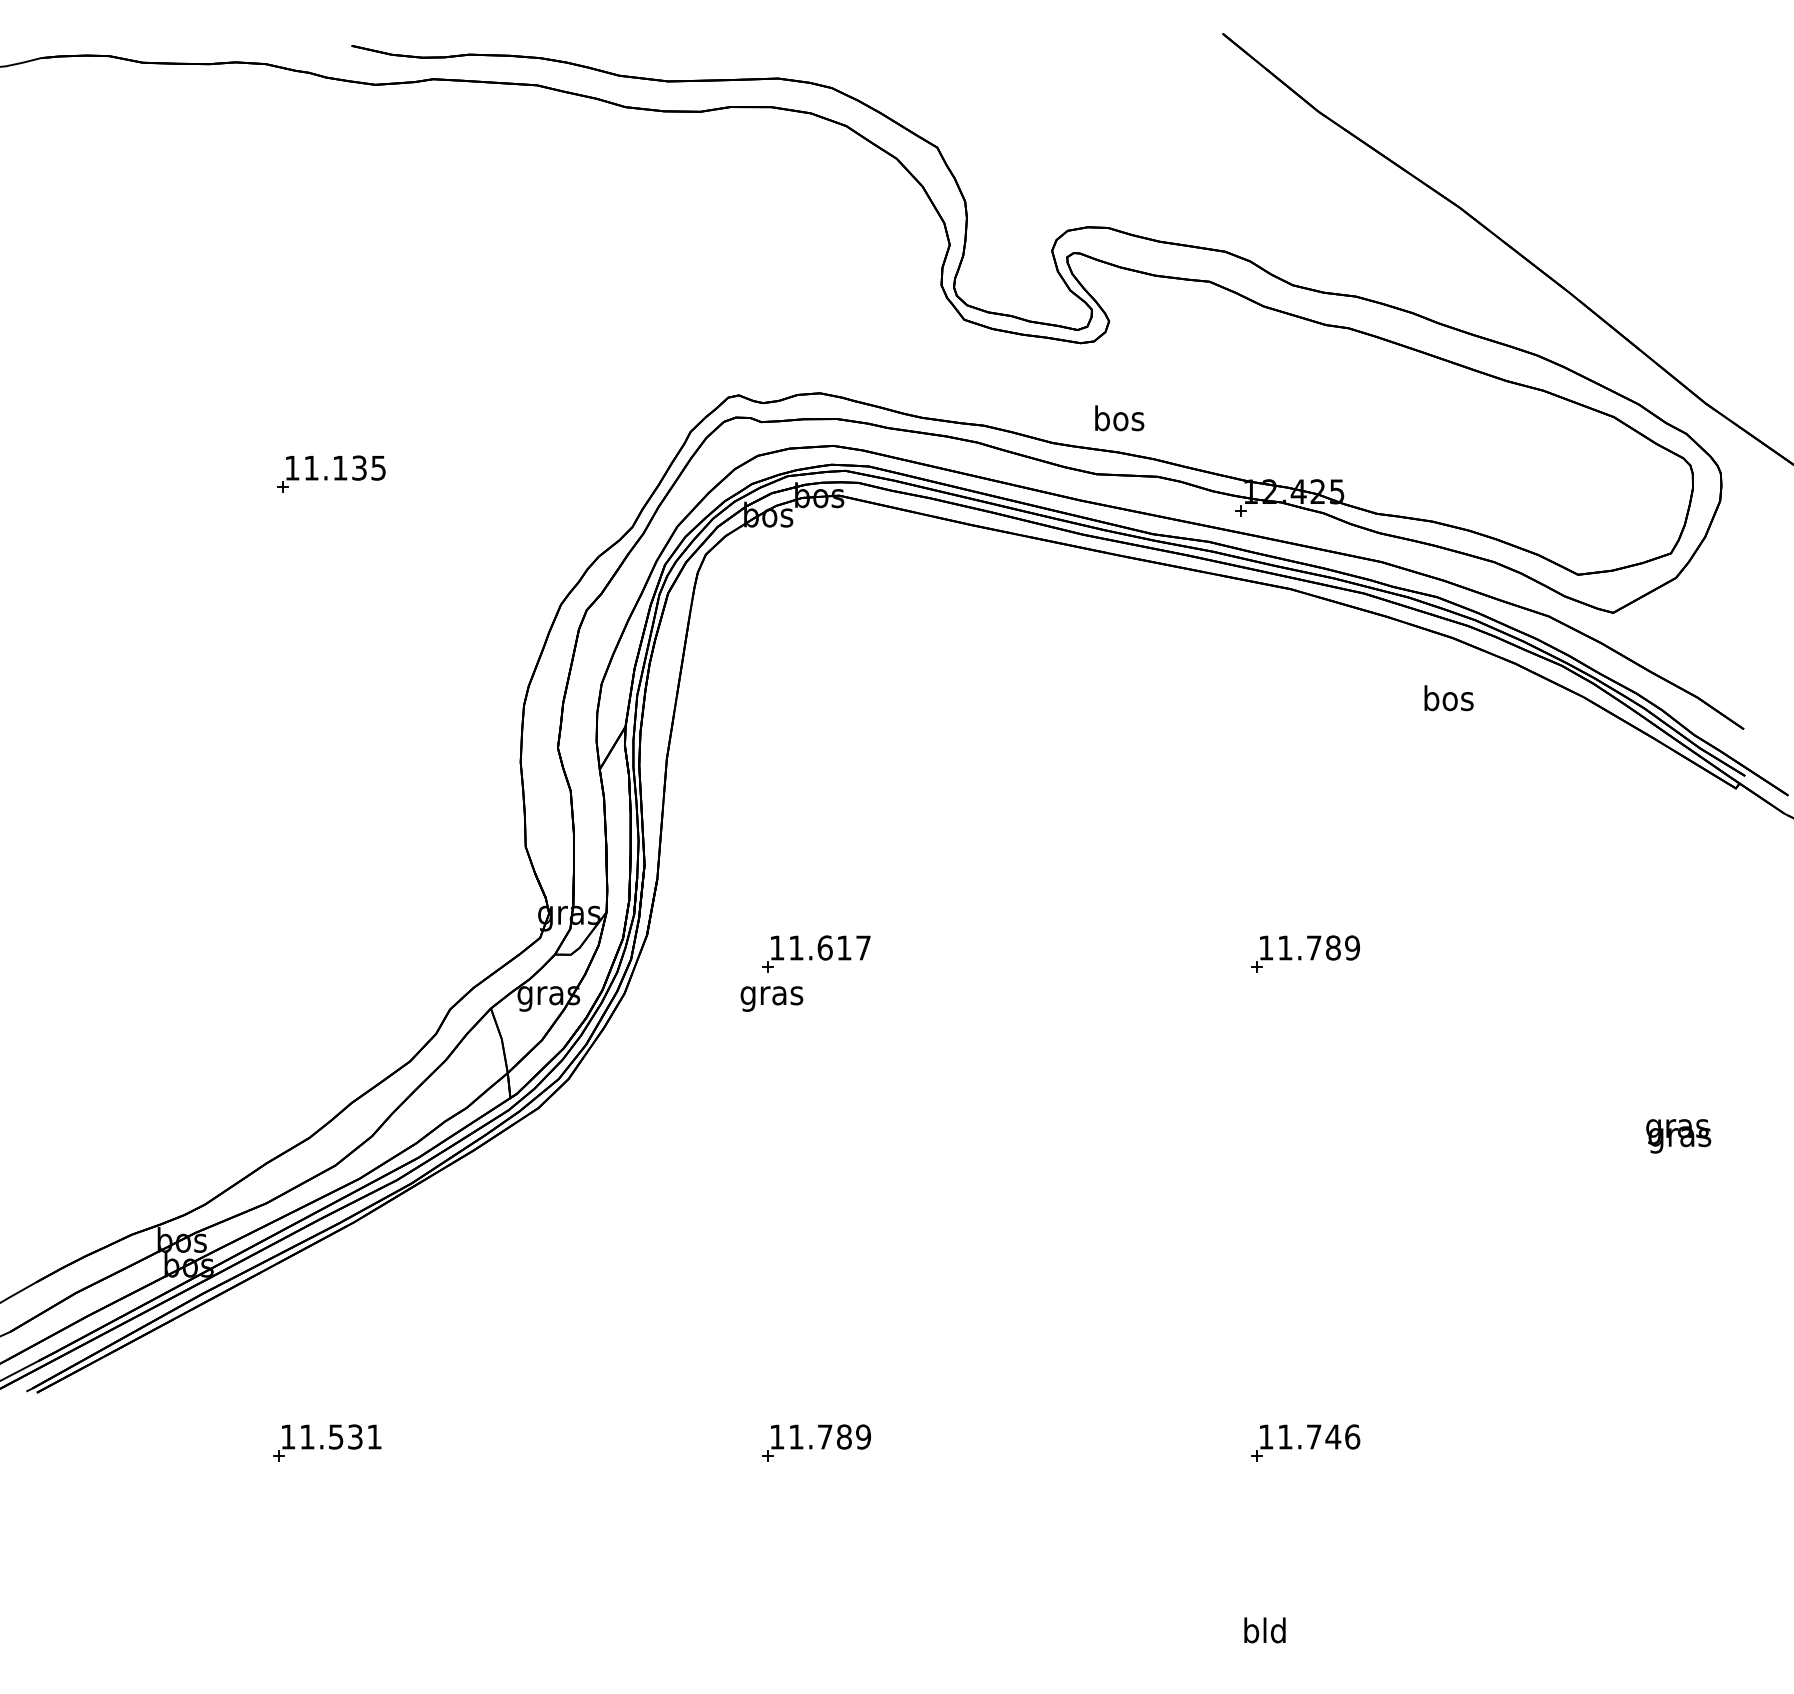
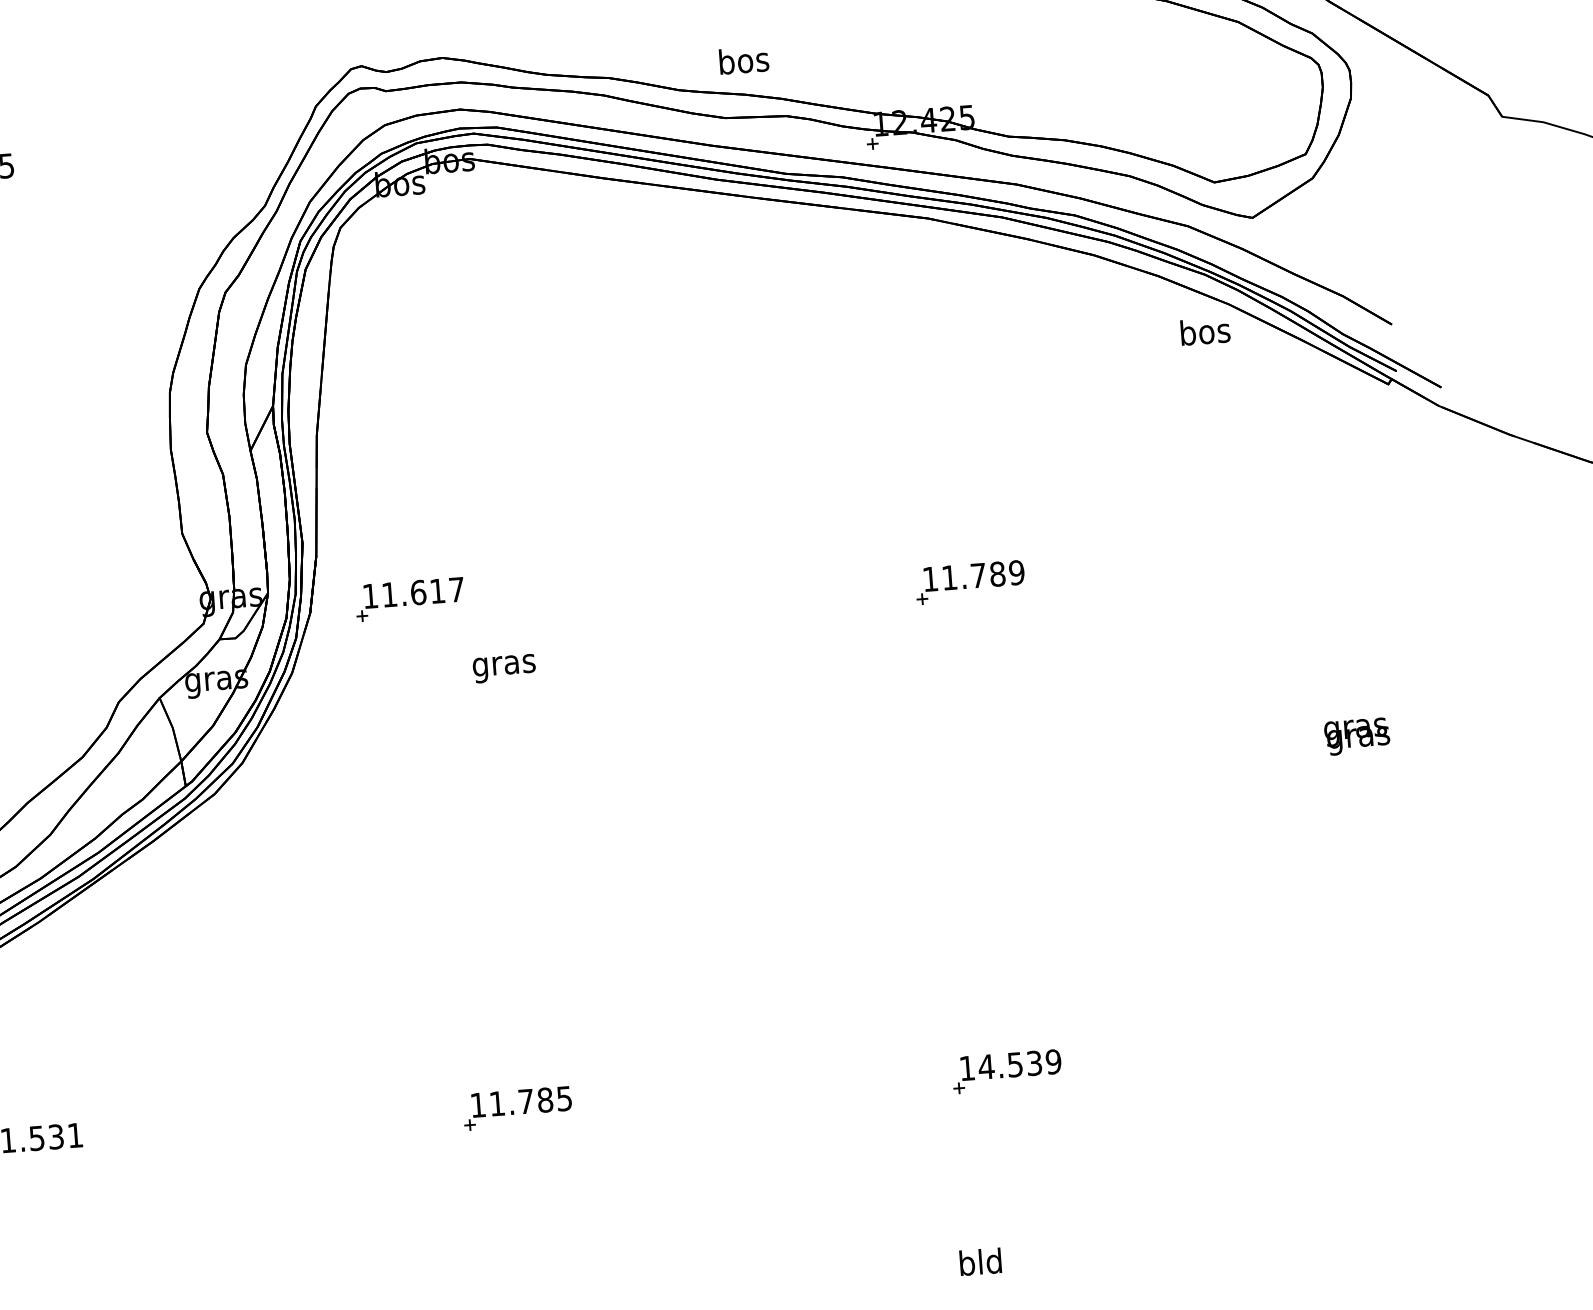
text: (1448, 698) -> (1204, 331), moved
part: (816, 953) -> (410, 598), moved
text: (771, 998) -> (503, 668), moved
text: (863, 1436) -> (564, 1098), 11.789 -> 11.785
text: (1318, 1436) -> (1019, 1063), 11.746 -> 14.539

